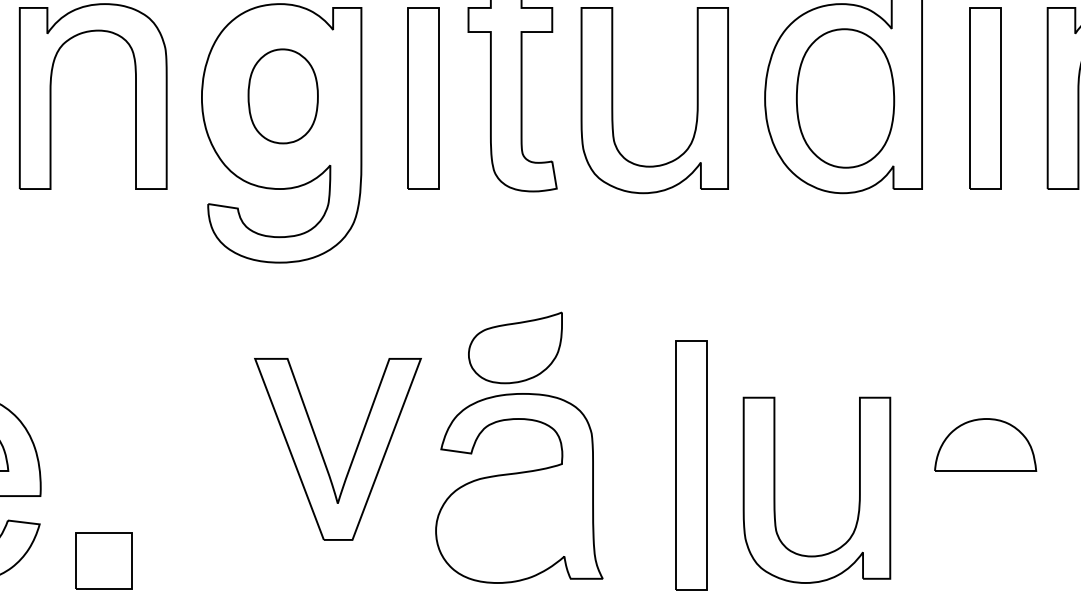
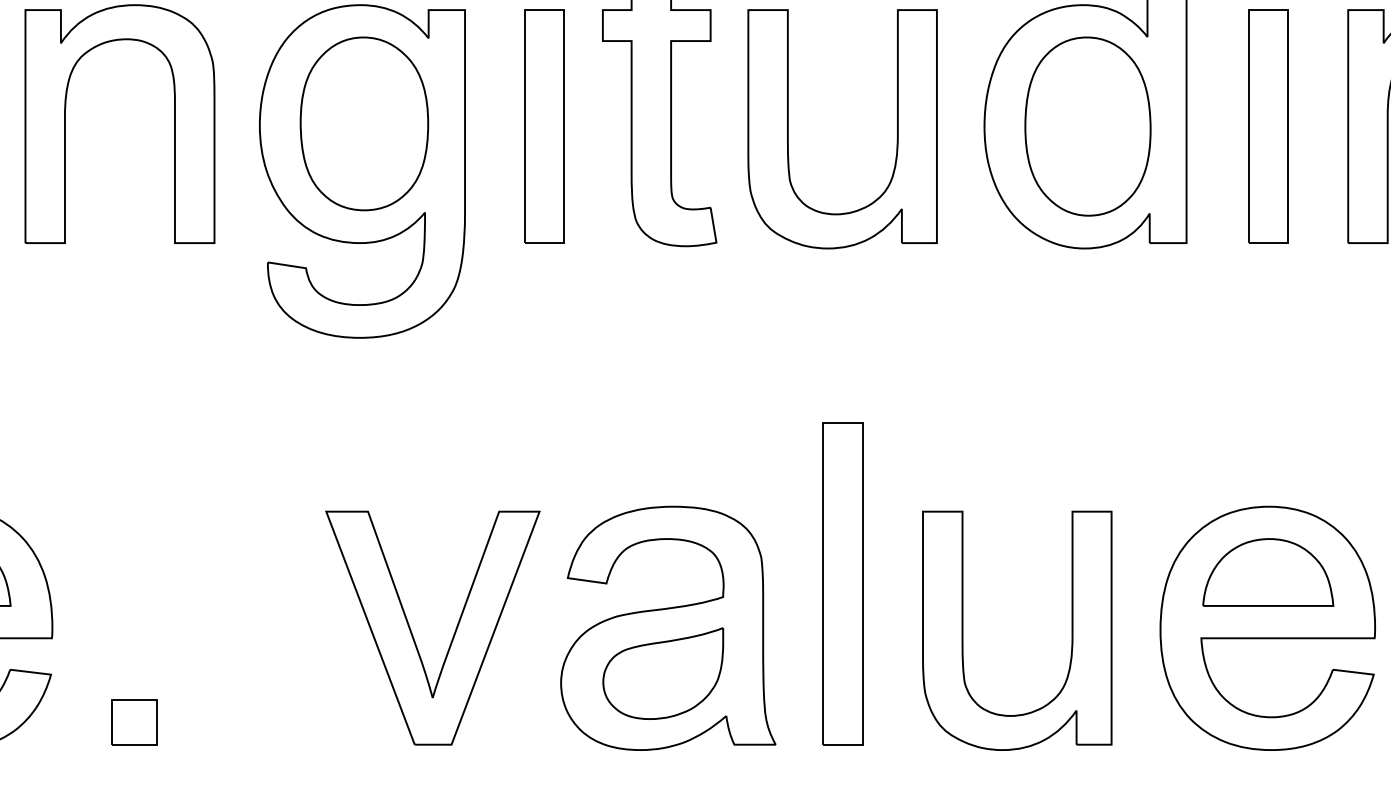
part: (283, 96) -> (364, 123), size x1.43
part: (515, 347) -> (663, 673), moved
part: (322, 452) -> (412, 632), moved
part: (691, 465) -> (842, 583), moved
part: (985, 487) -> (1267, 627), added
part: (775, 490) -> (963, 630), moved
part: (104, 561) -> (134, 722), size x0.62

